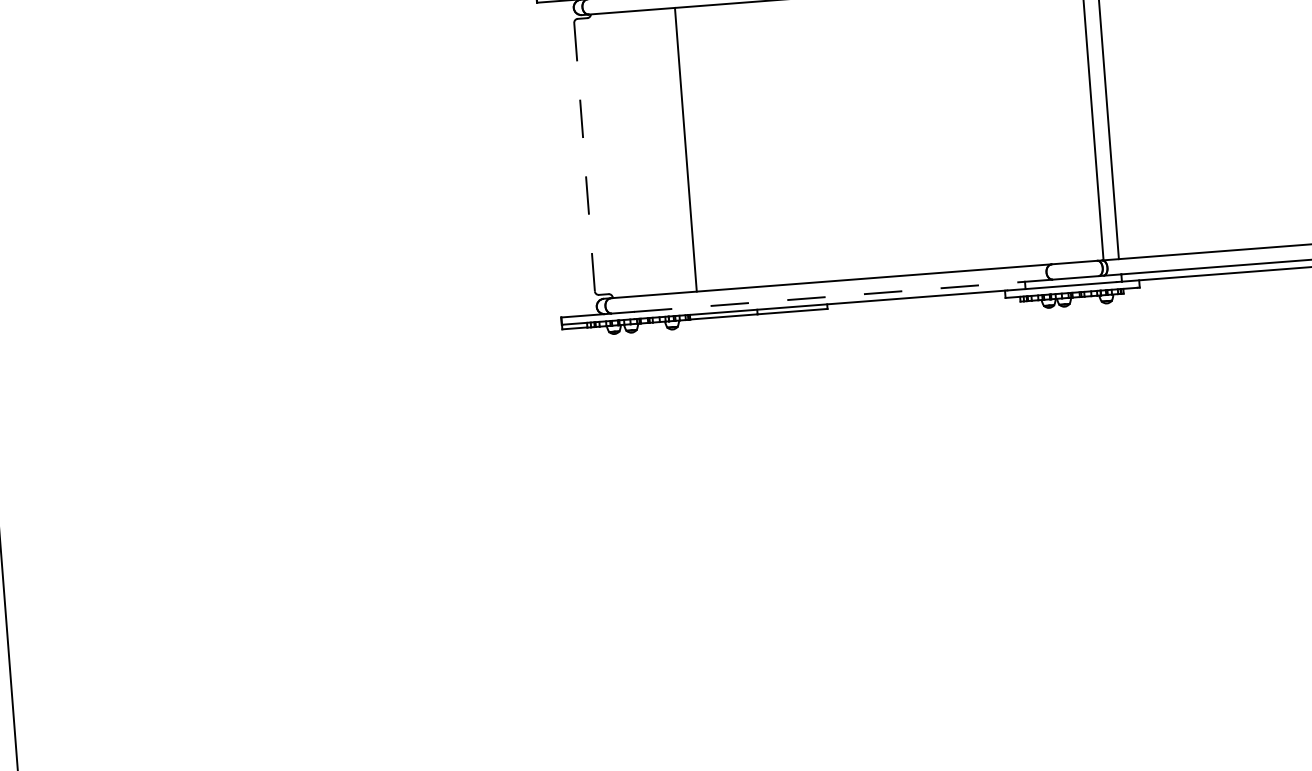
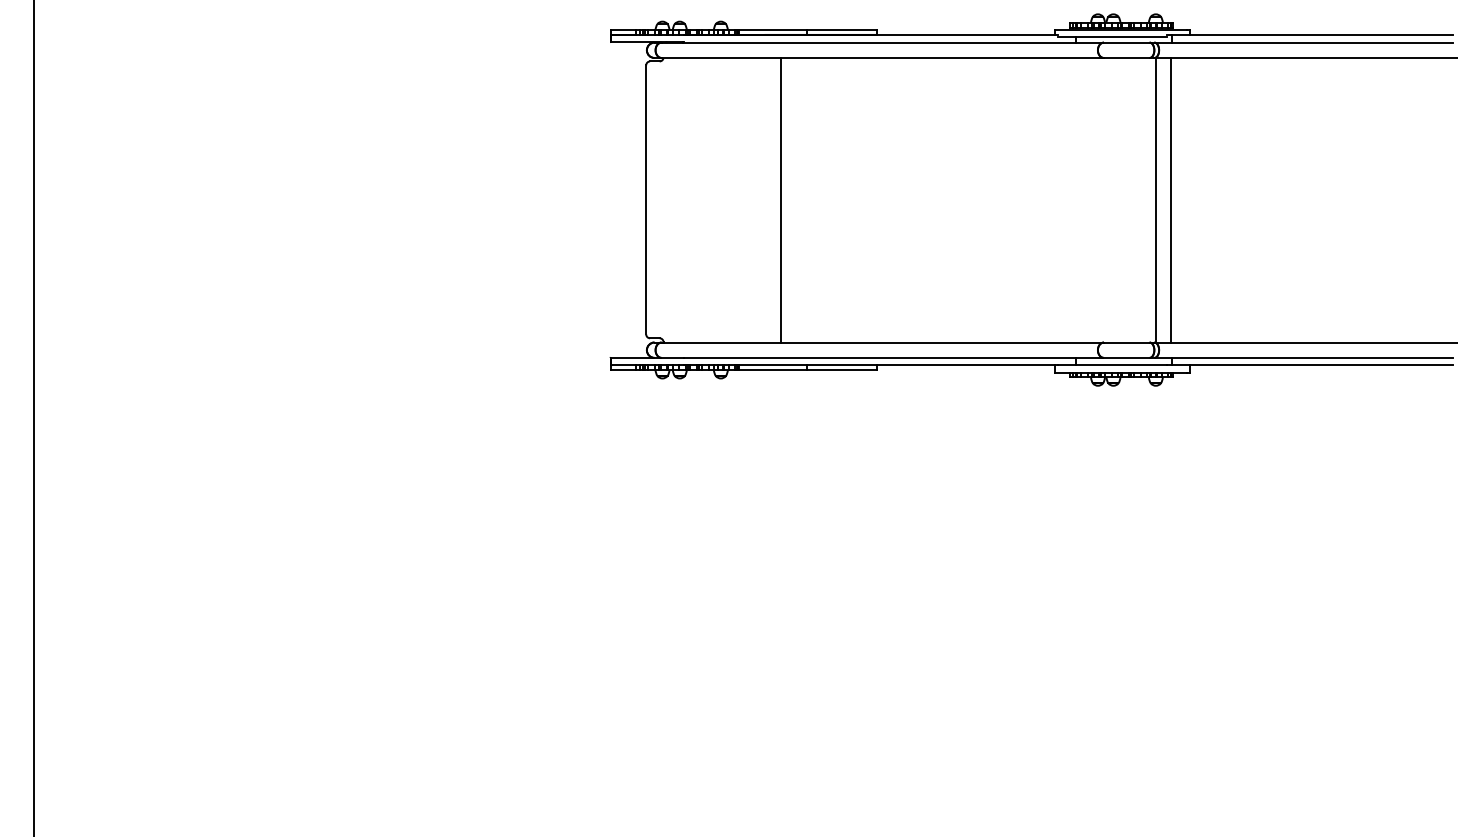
line: (685, 150) -> (780, 200), moved
line: (584, 156) -> (646, 199), dashed -> solid
line: (830, 296) -> (880, 357), dashed -> solid

